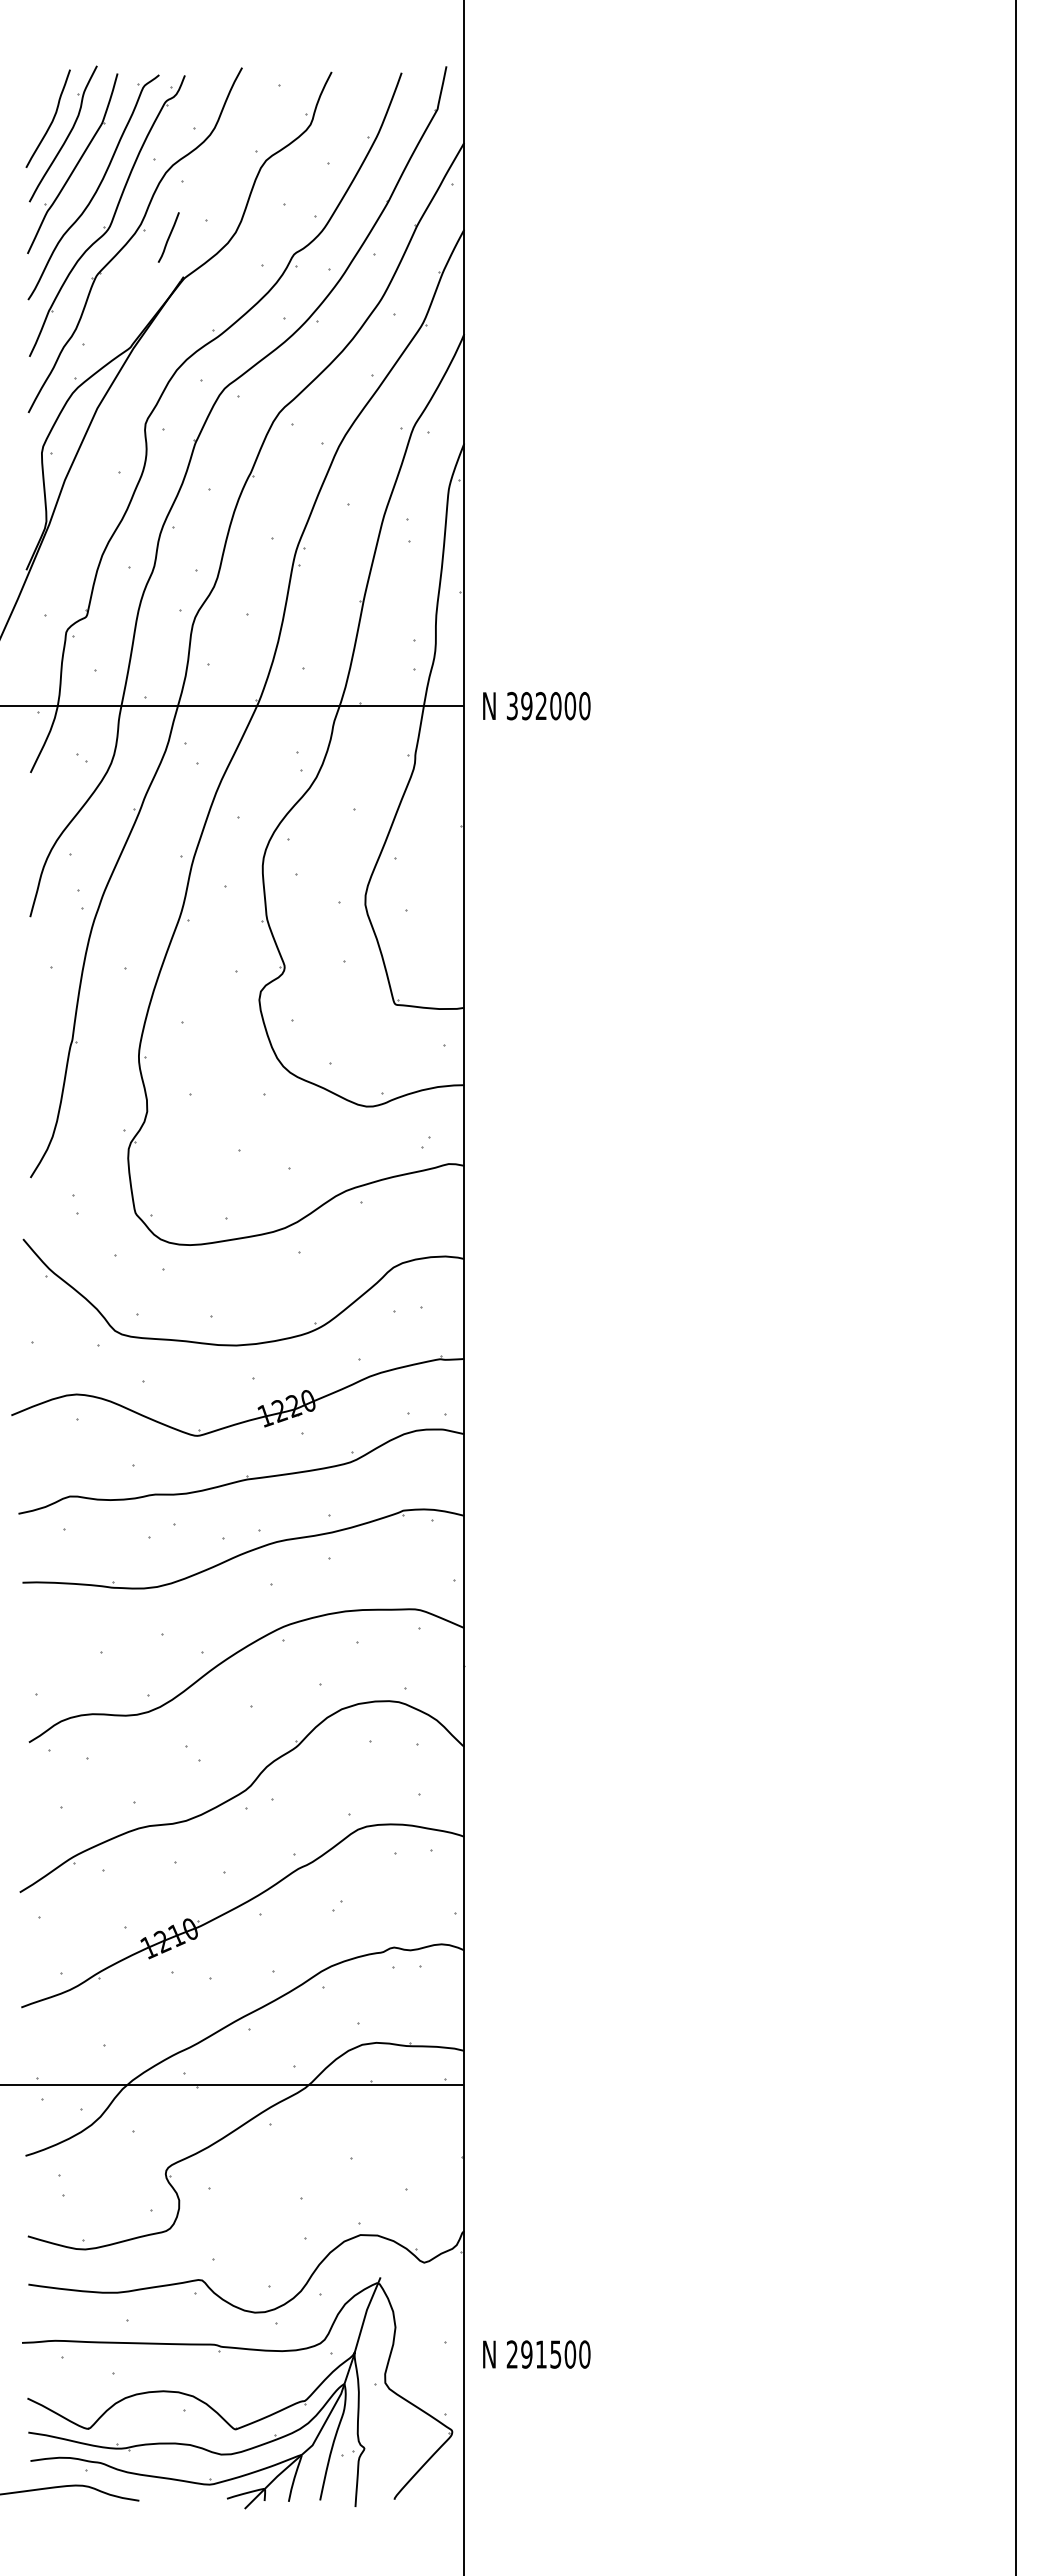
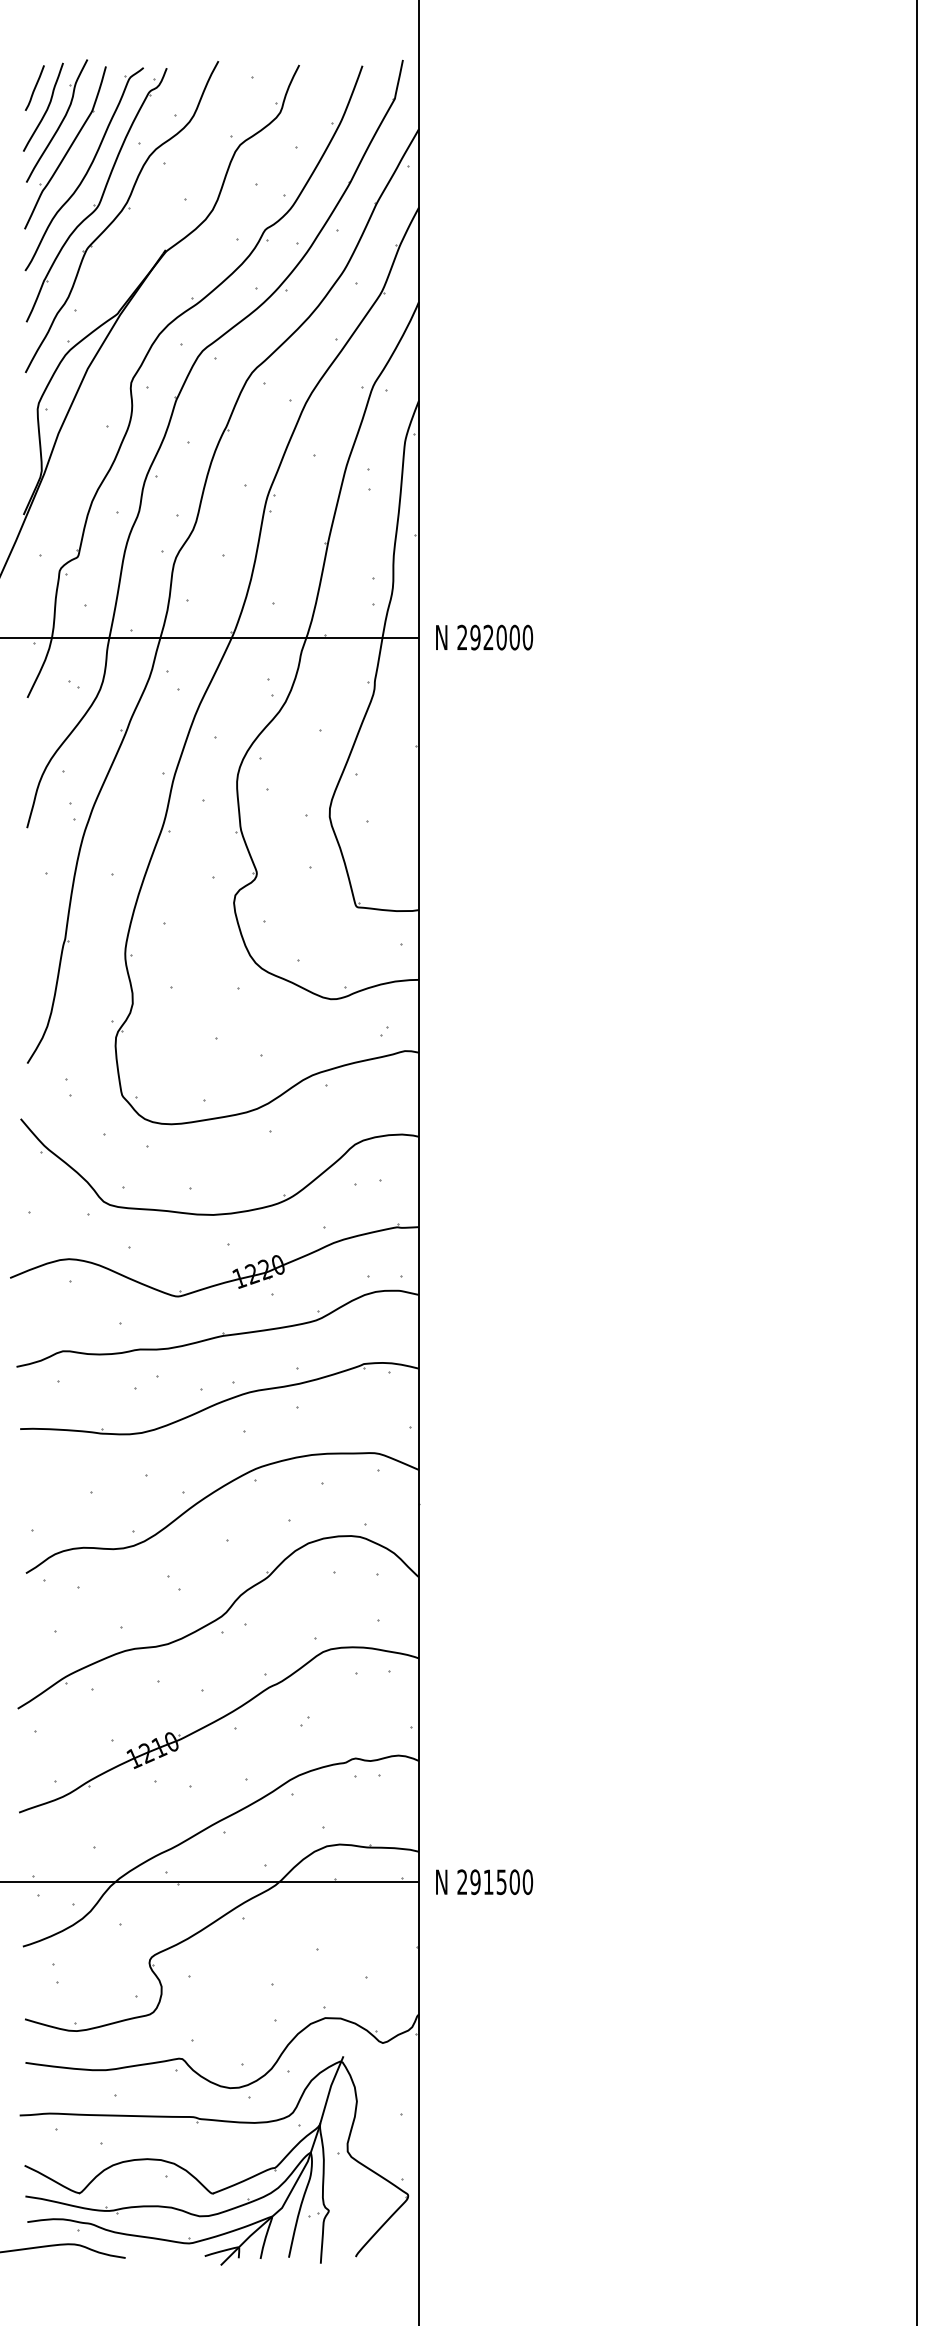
line: (168, 237) -> (34, 88), moved
text: (511, 706) -> (461, 637), 392000 -> 292000
text: (536, 2354) -> (484, 1882), moved

